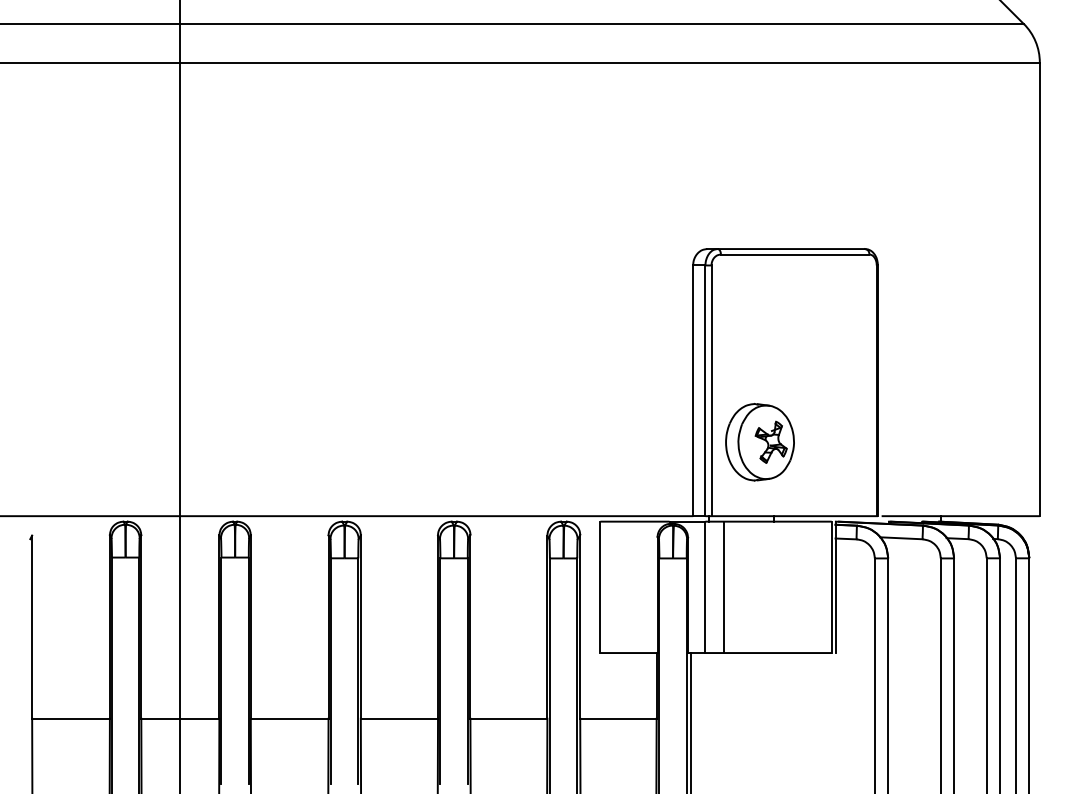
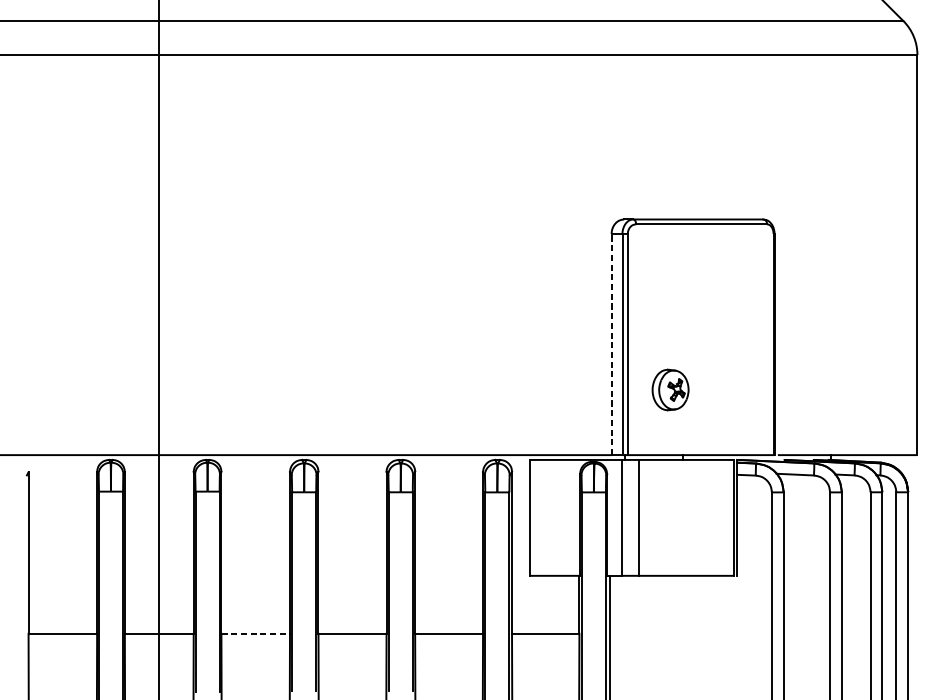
line: (693, 390) -> (611, 344), solid -> dashed
part: (759, 442) -> (670, 390), size x0.6
line: (289, 718) -> (255, 633), solid -> dashed

